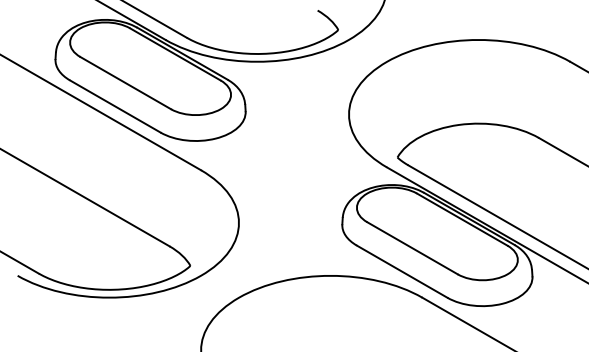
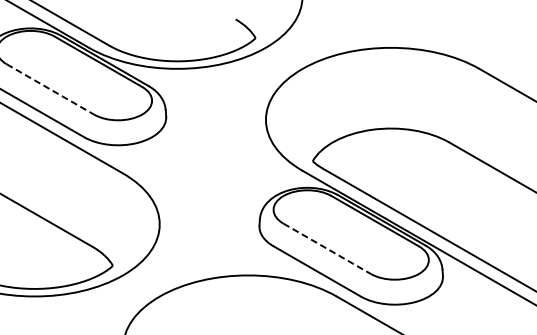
line: (126, 83) -> (51, 89), solid -> dashed
line: (412, 248) -> (327, 249), solid -> dashed

